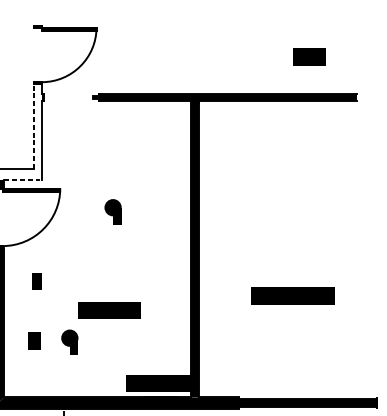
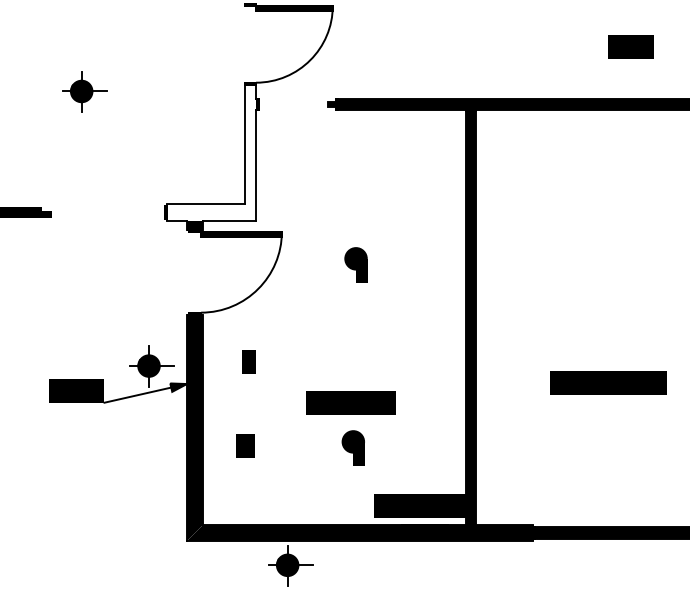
line: (34, 126) -> (245, 144), dashed -> solid
line: (23, 180) -> (230, 220), dashed -> solid
part: (69, 342) -> (352, 447), moved

